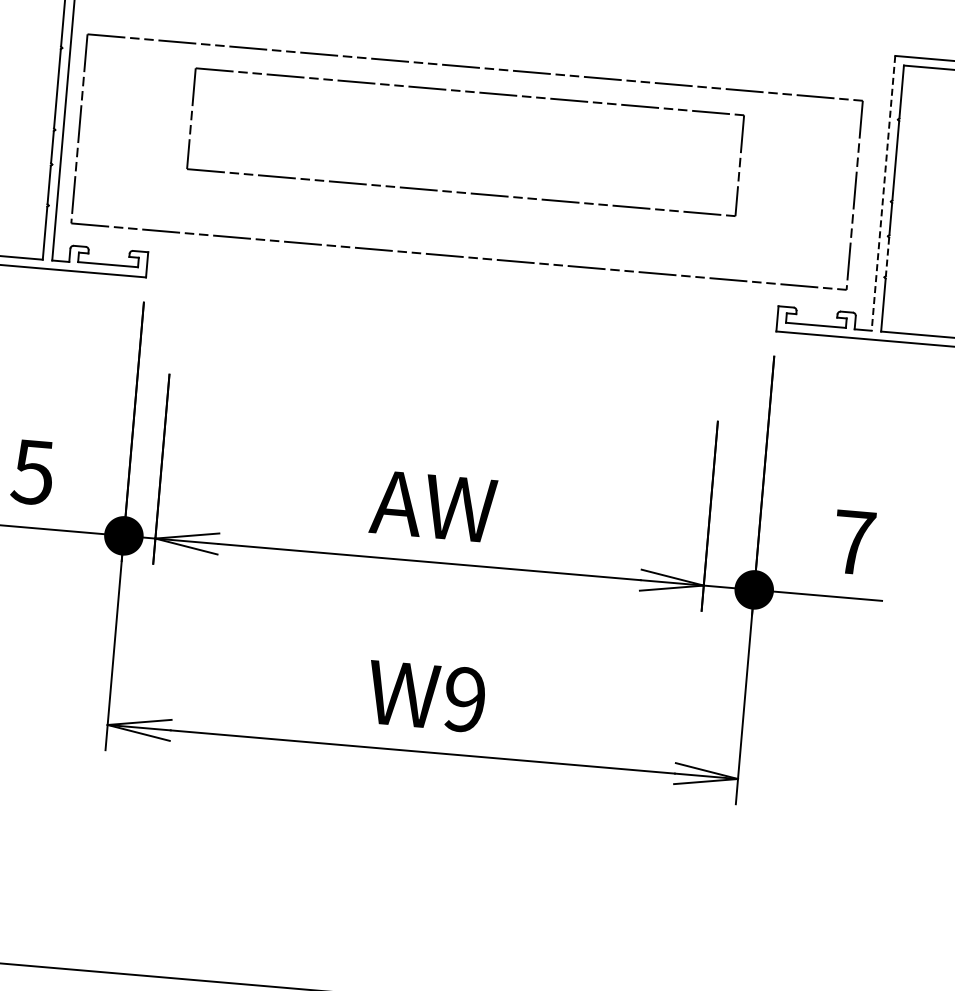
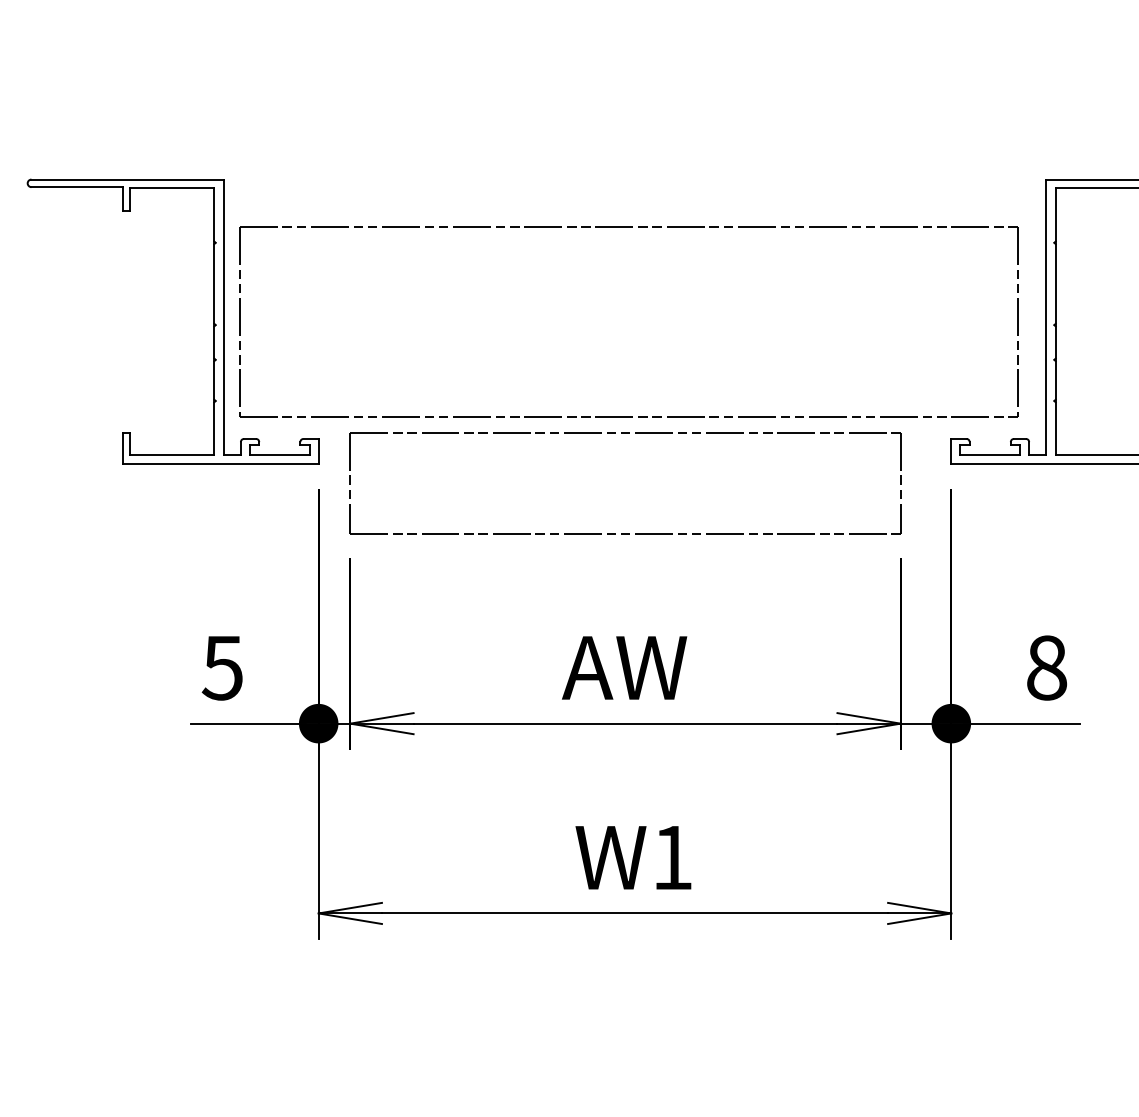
part: (469, 92) -> (625, 433), moved
line: (883, 193) -> (1046, 317), dashed -> solid
line: (887, 256) -> (1055, 380), dashed -> solid
text: (854, 542) -> (1047, 667), 7 -> 8
text: (464, 699) -> (672, 857), W9 -> W1

